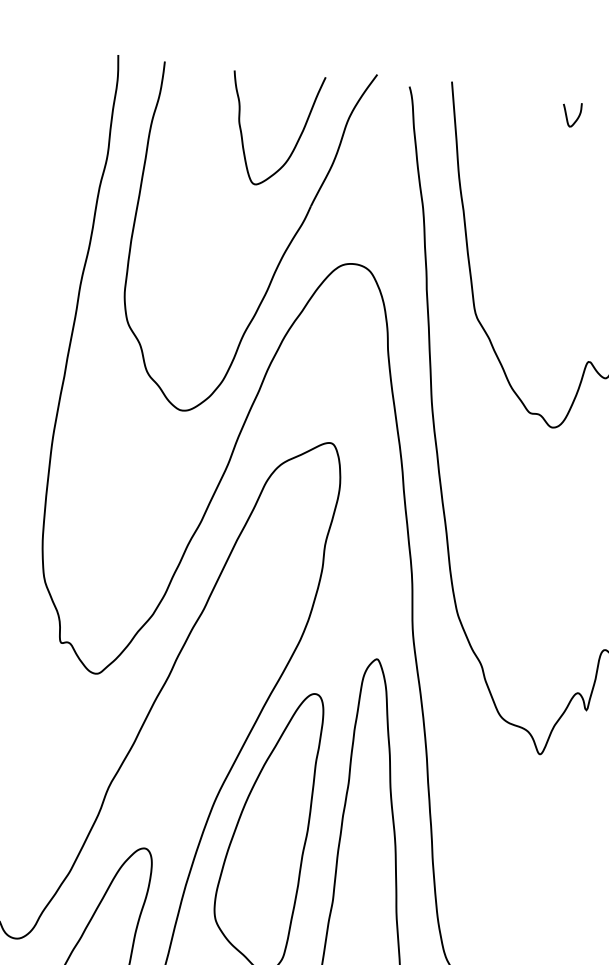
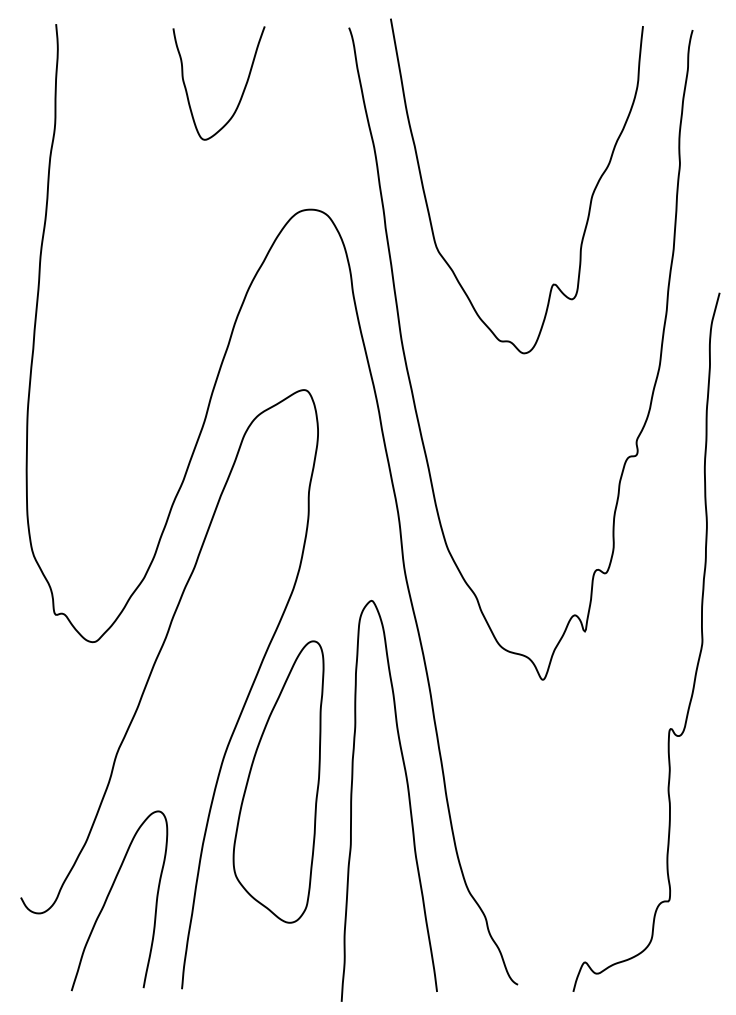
curve: (567, 113) -> (508, 39), removed
part: (279, 259) -> (236, 212), removed

